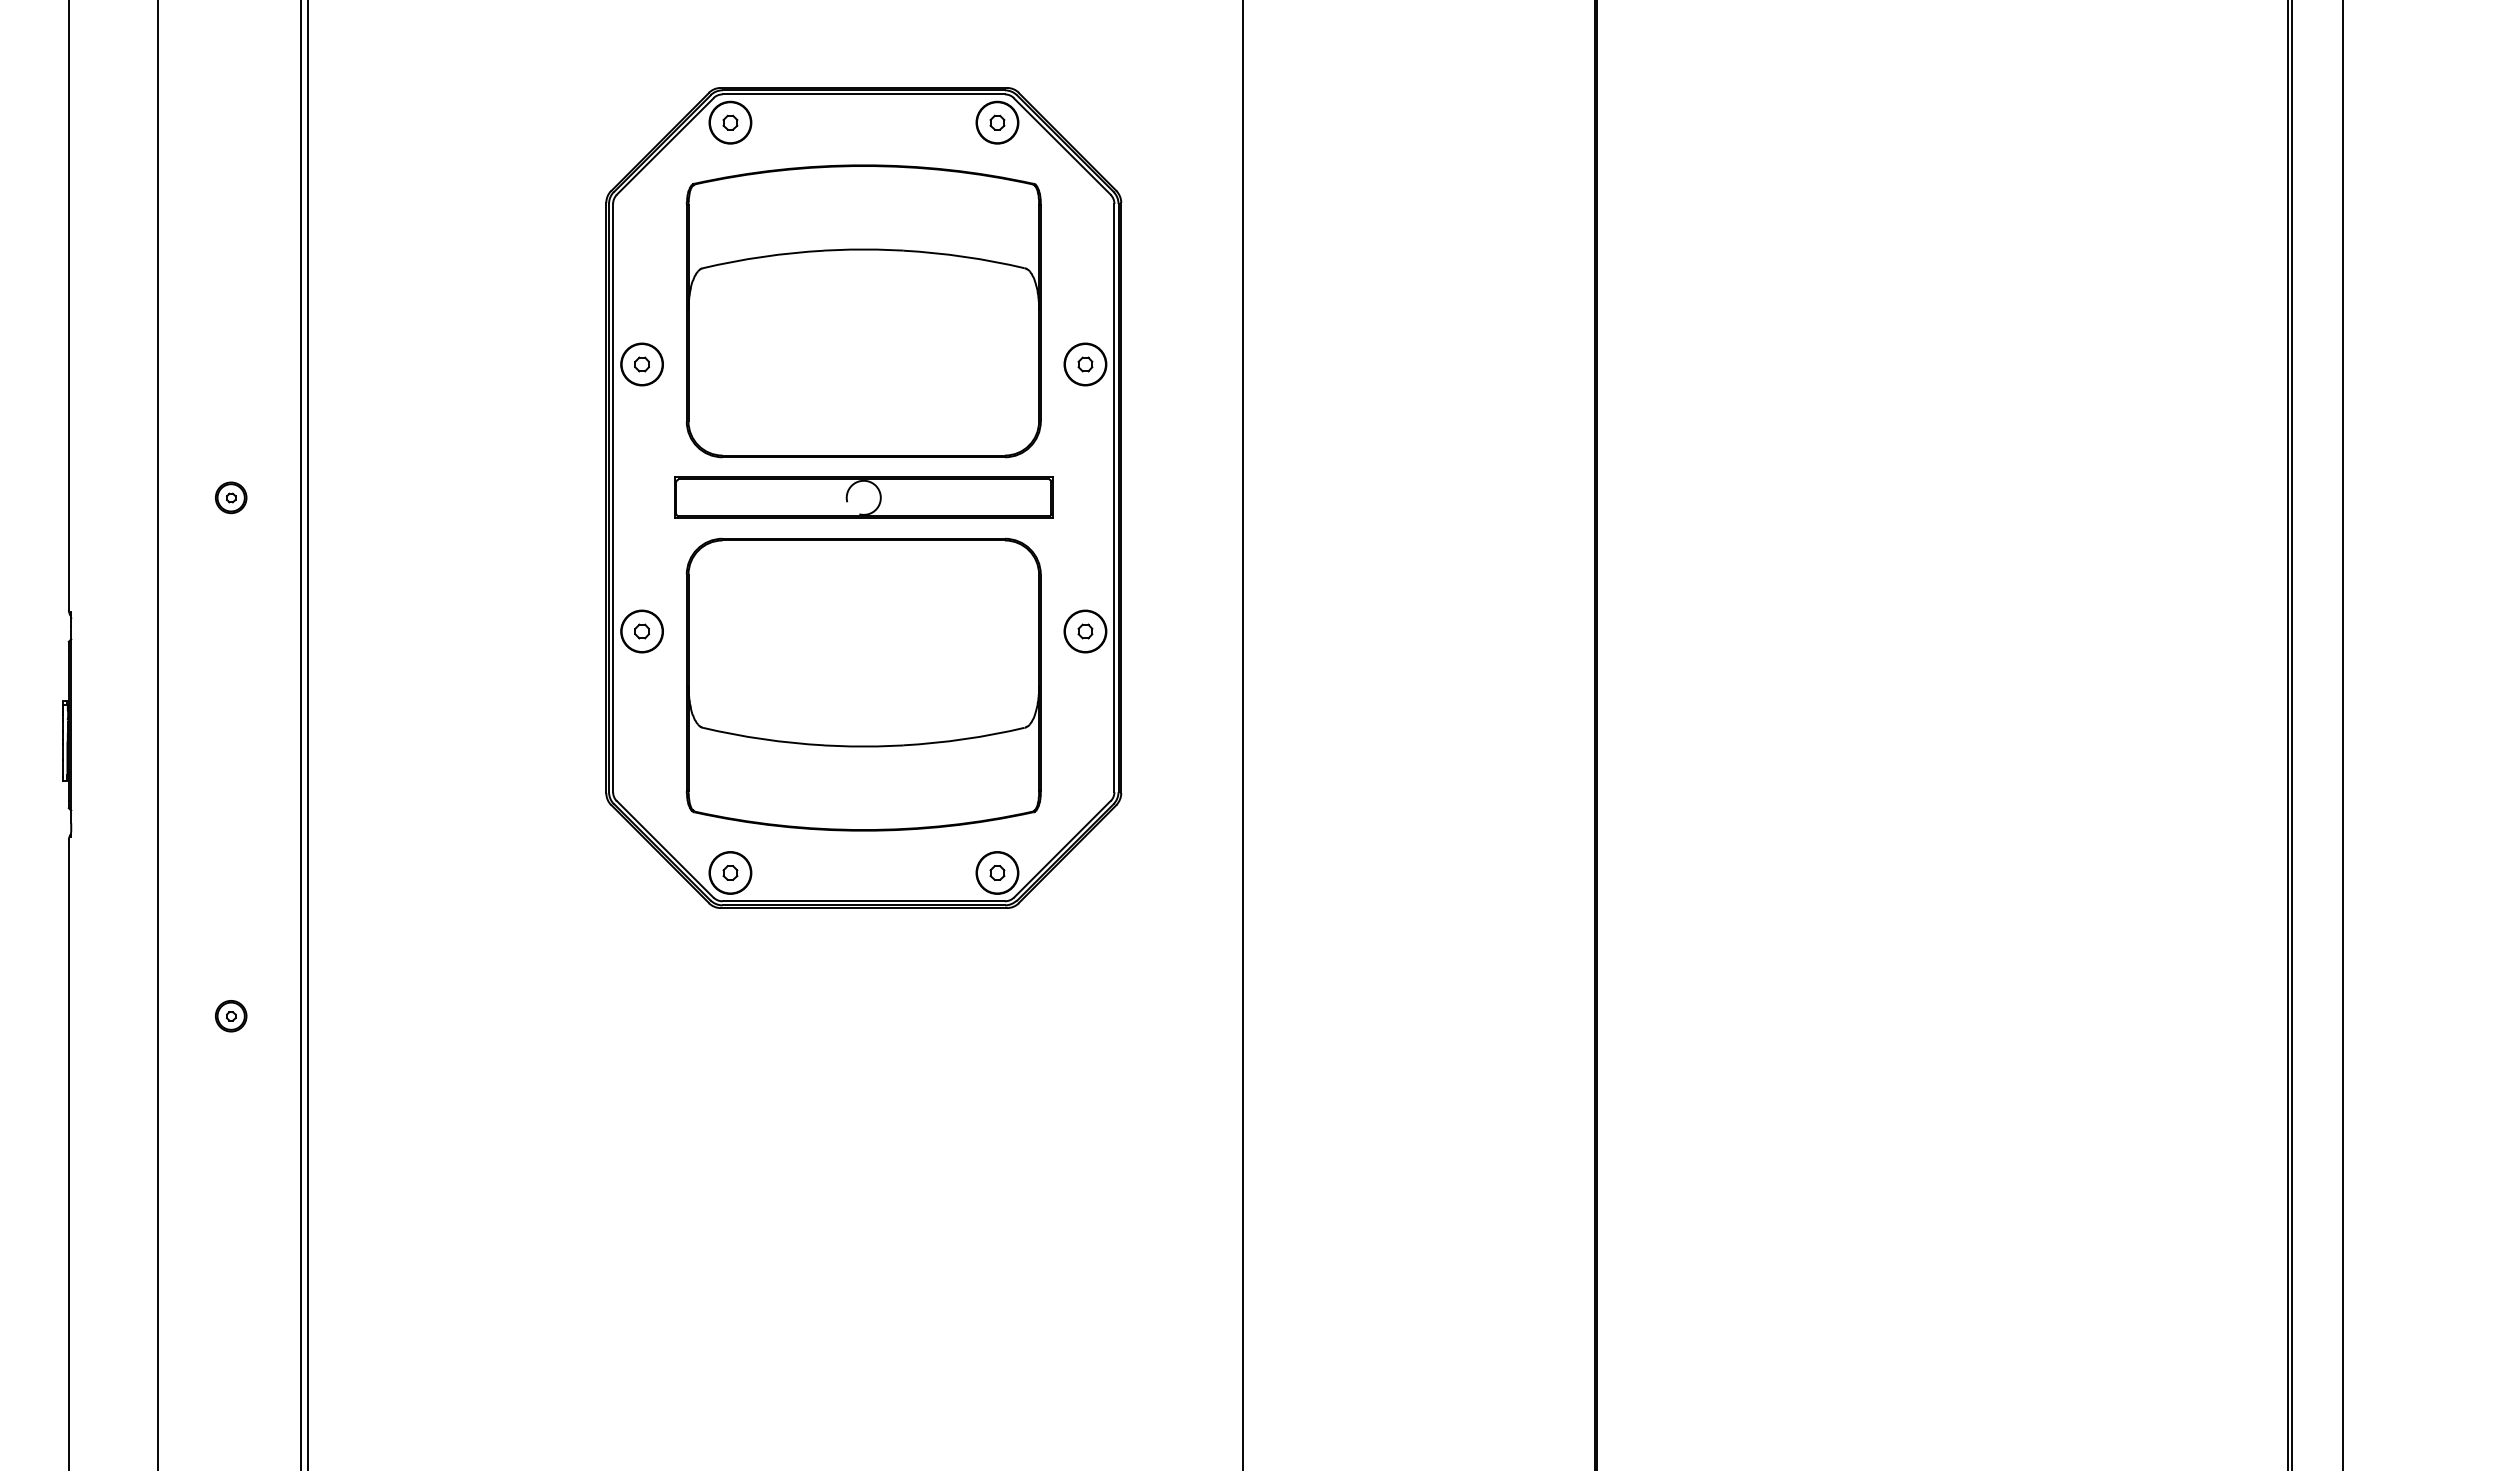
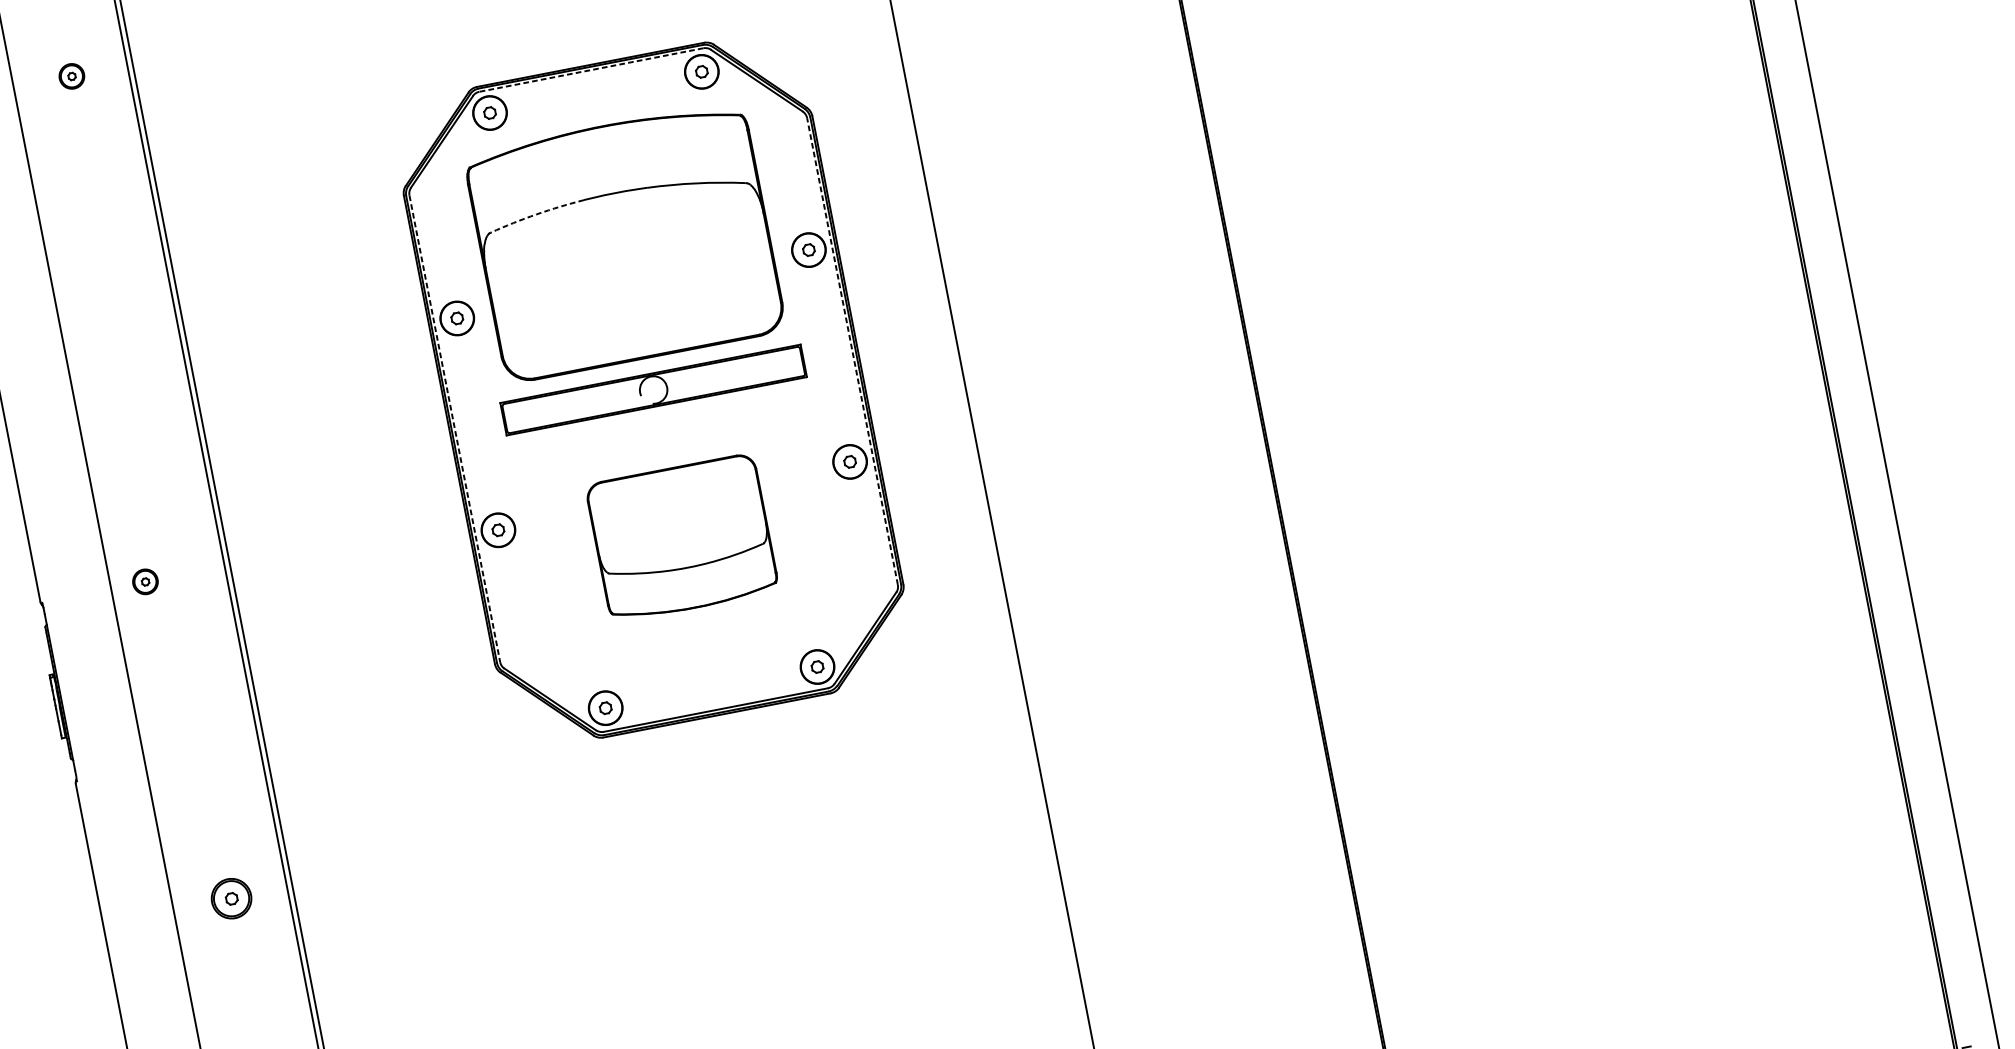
line: (863, 94) -> (591, 70), solid -> dashed
arc: (763, 256) -> (536, 214), solid -> dashed
part: (231, 497) -> (145, 581), moved
line: (1114, 497) -> (852, 351), solid -> dashed
line: (613, 498) -> (455, 429), solid -> dashed
part: (863, 684) -> (682, 538), size x0.6
part: (231, 1016) -> (232, 898), size x1.6

